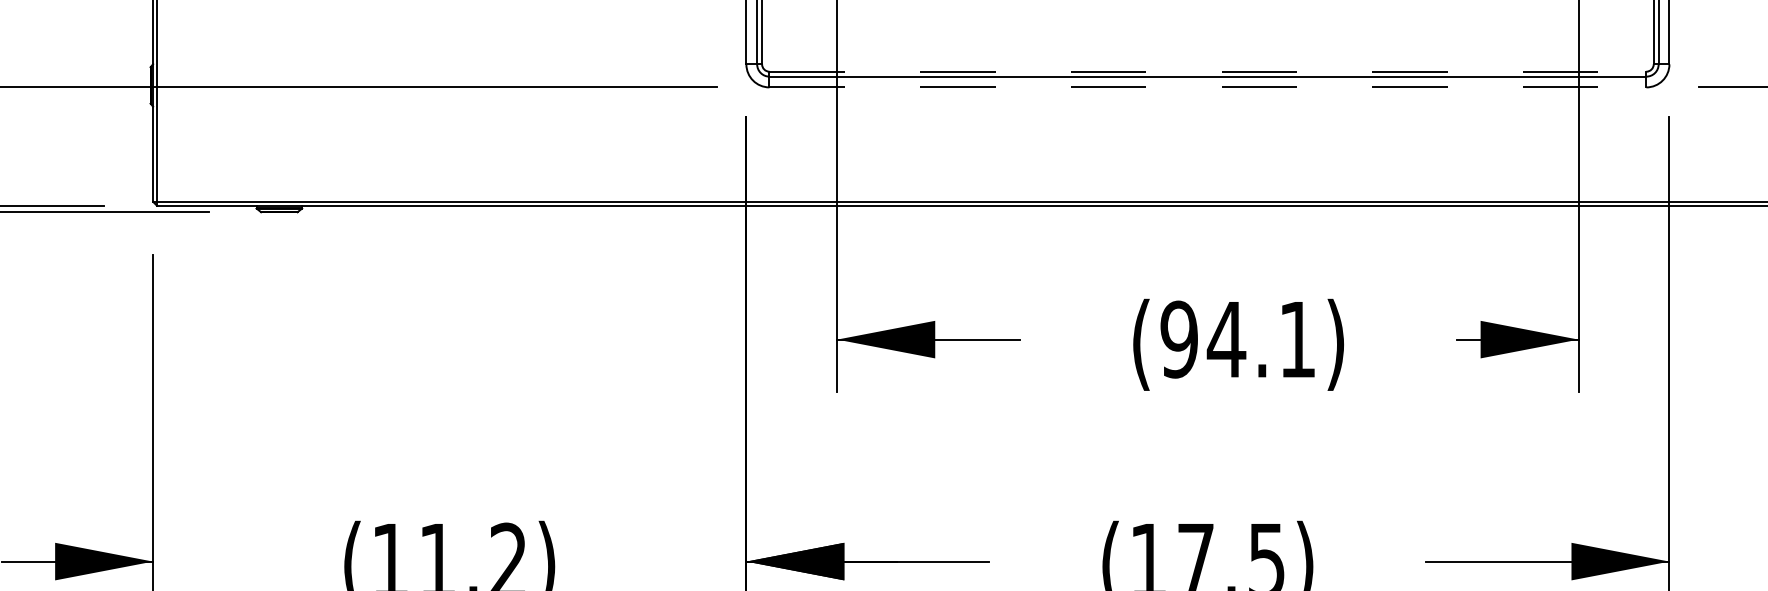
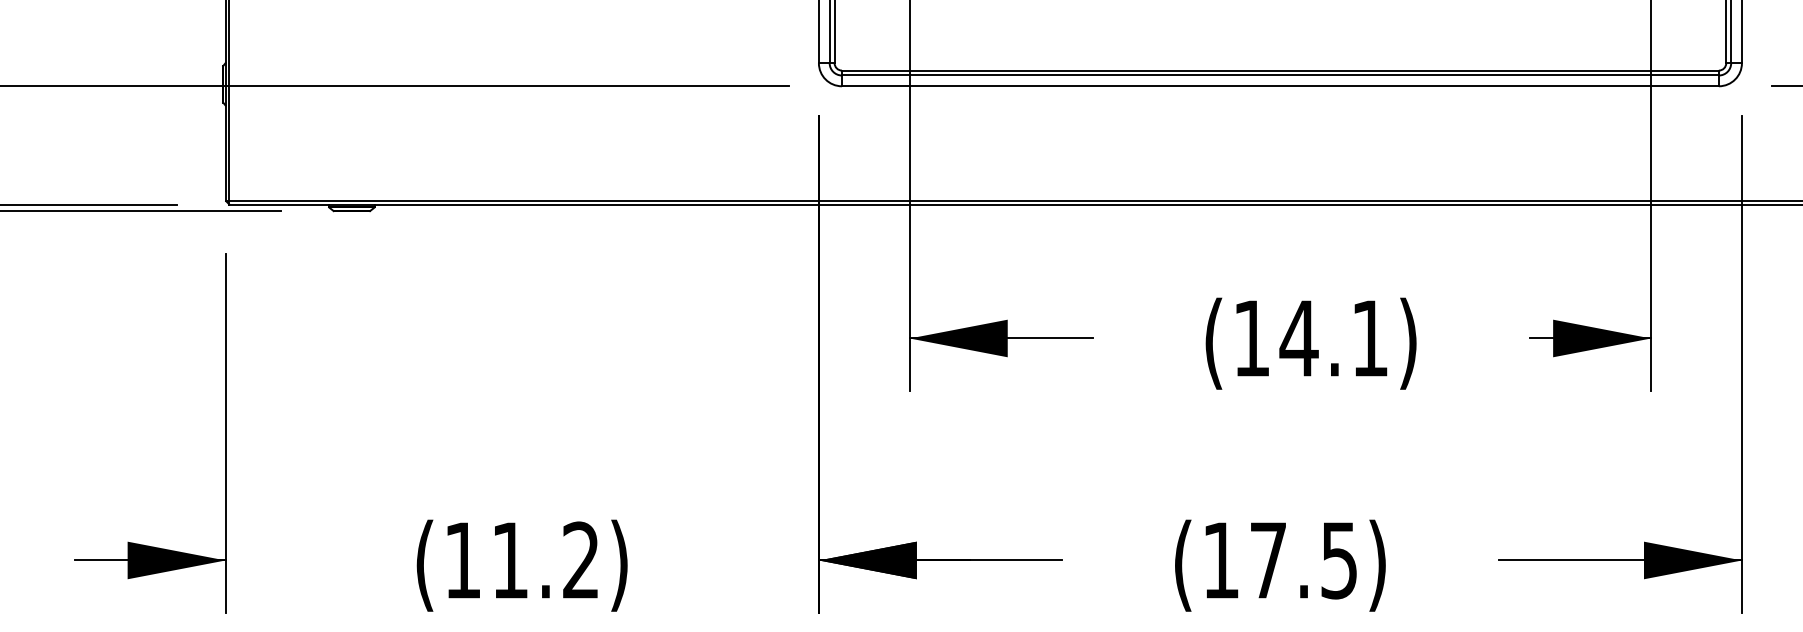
line: (1207, 71) -> (1280, 70), dashed -> solid
line: (1207, 87) -> (1280, 86), dashed -> solid
text: (1178, 339) -> (1251, 338), (94.1) -> (14.1)

